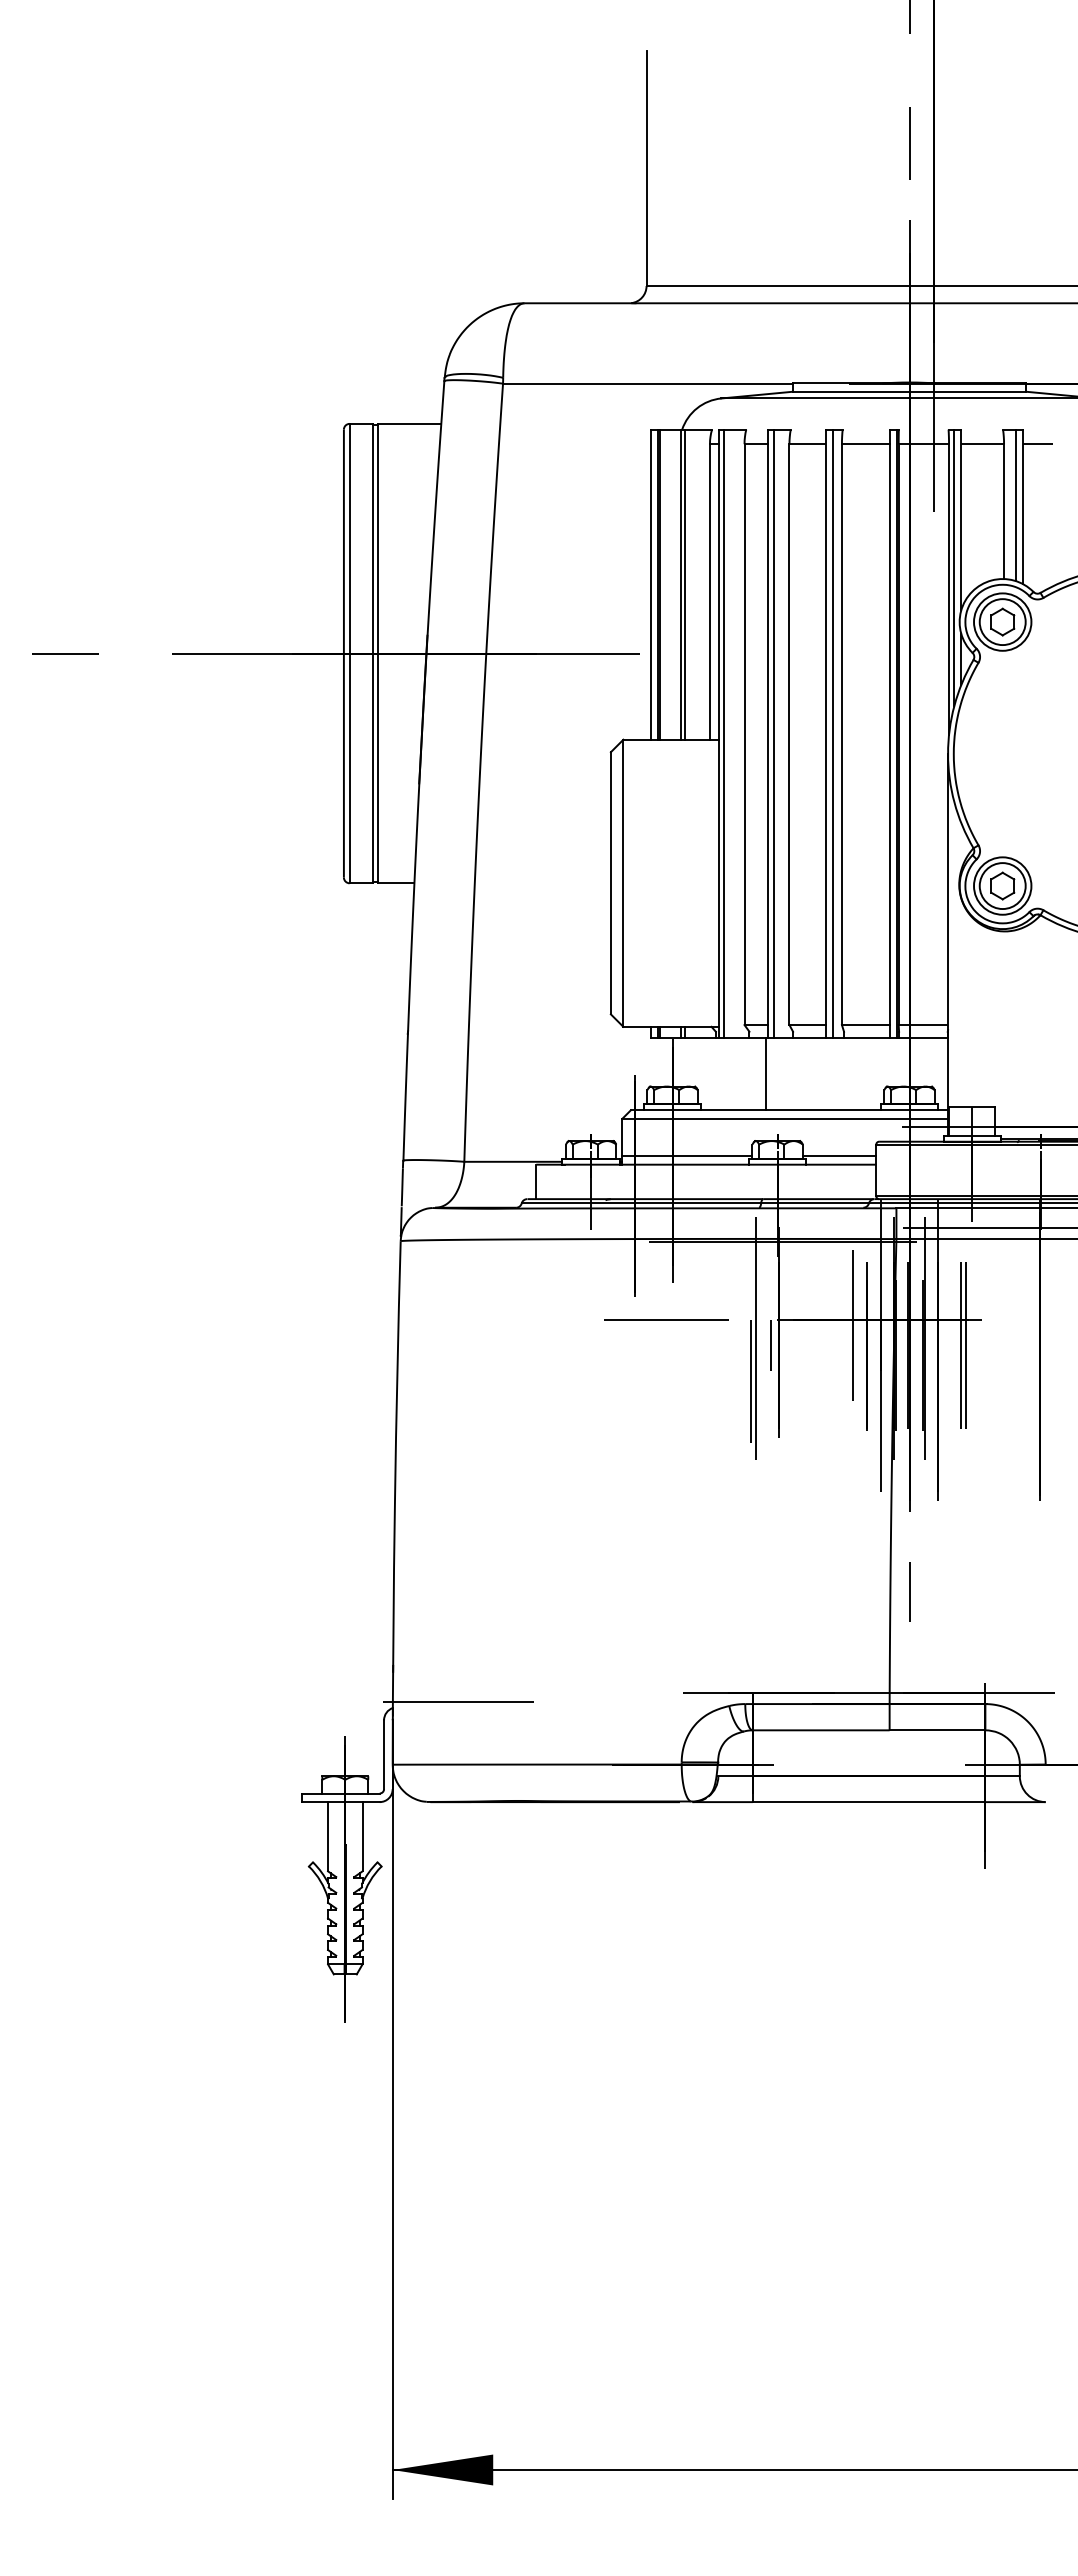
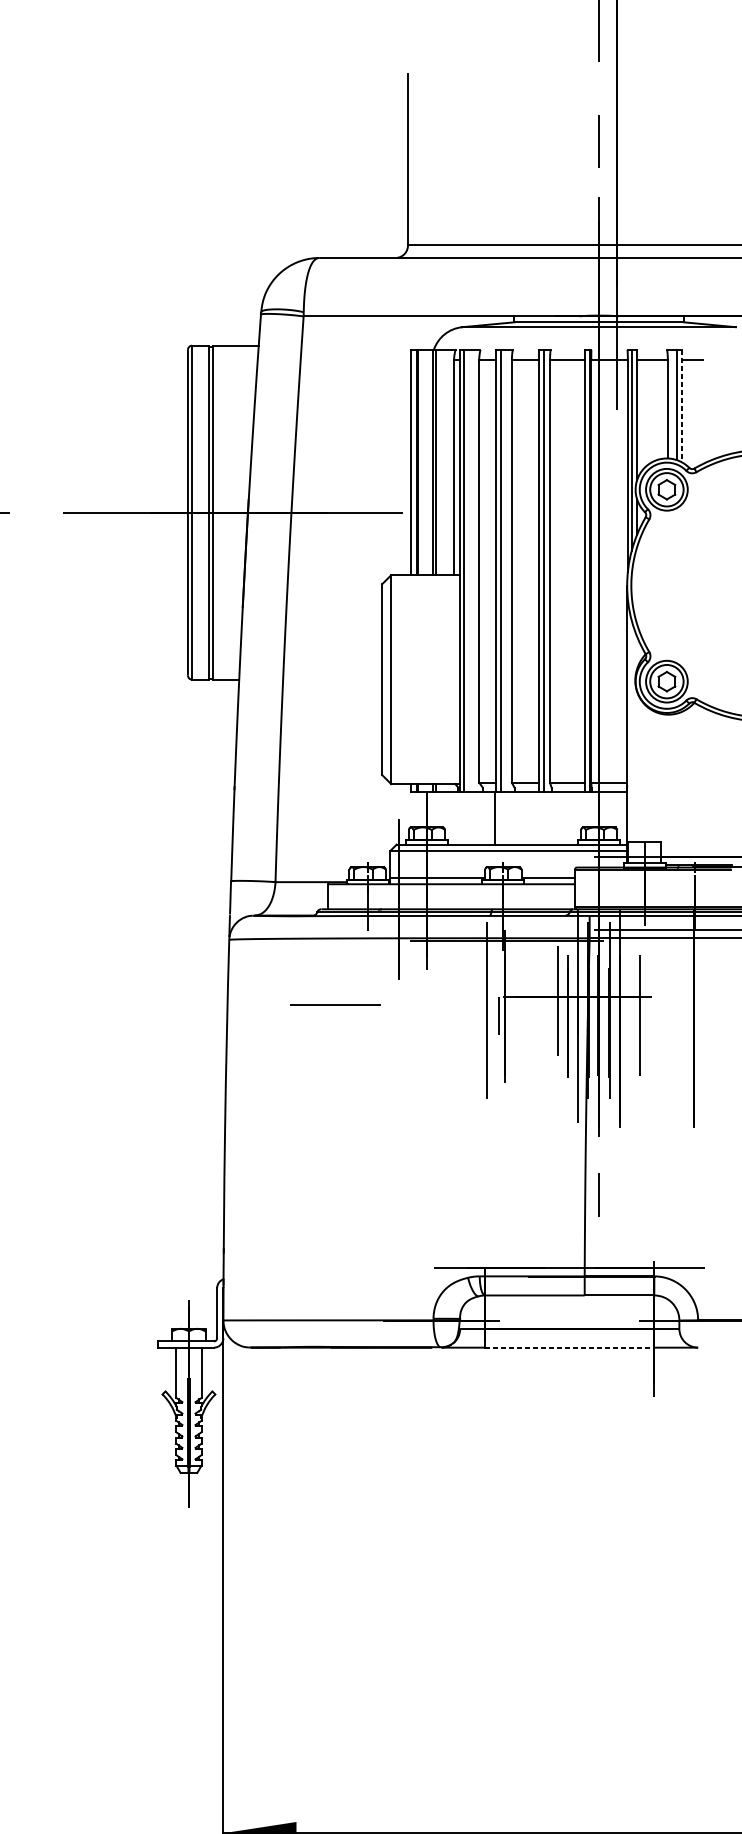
line: (1022, 507) -> (681, 406), solid -> dashed
line: (666, 1319) -> (335, 1004), moved
line: (961, 1345) -> (636, 1015), removed
line: (750, 1381) -> (483, 1041), removed
line: (458, 1701) -> (271, 1274), removed
line: (869, 1802) -> (570, 1347), solid -> dashed

